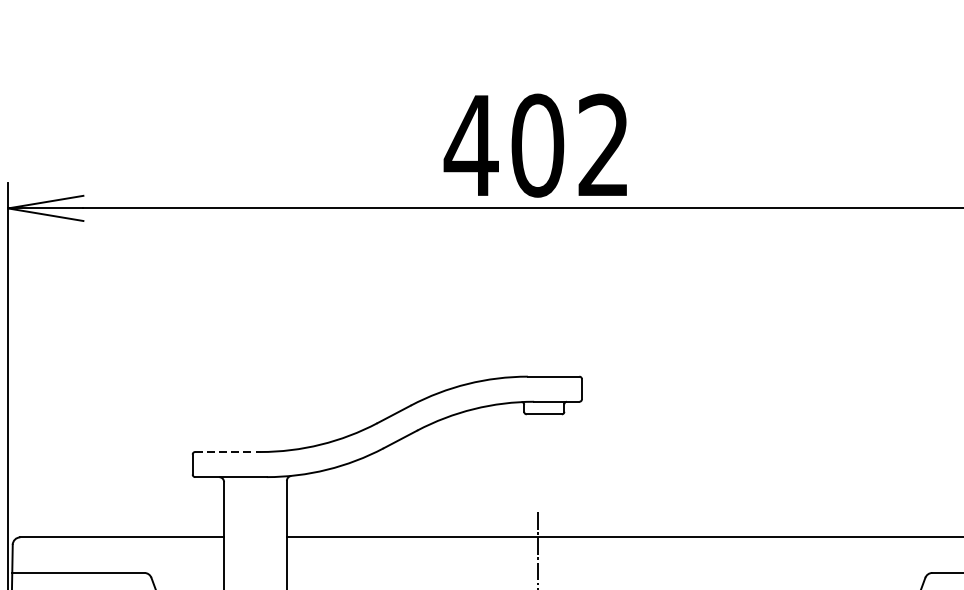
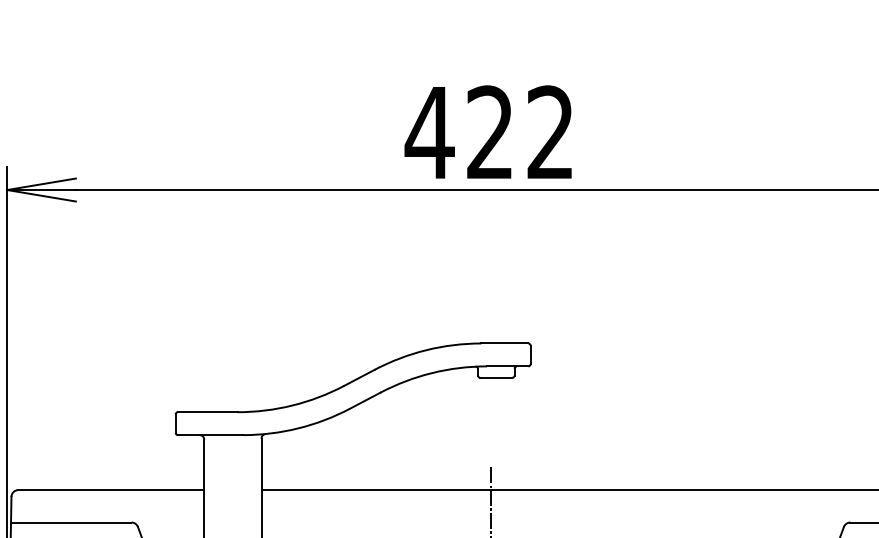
text: (537, 145) -> (490, 132), 402 -> 422
line: (227, 452) -> (207, 412), dashed -> solid

